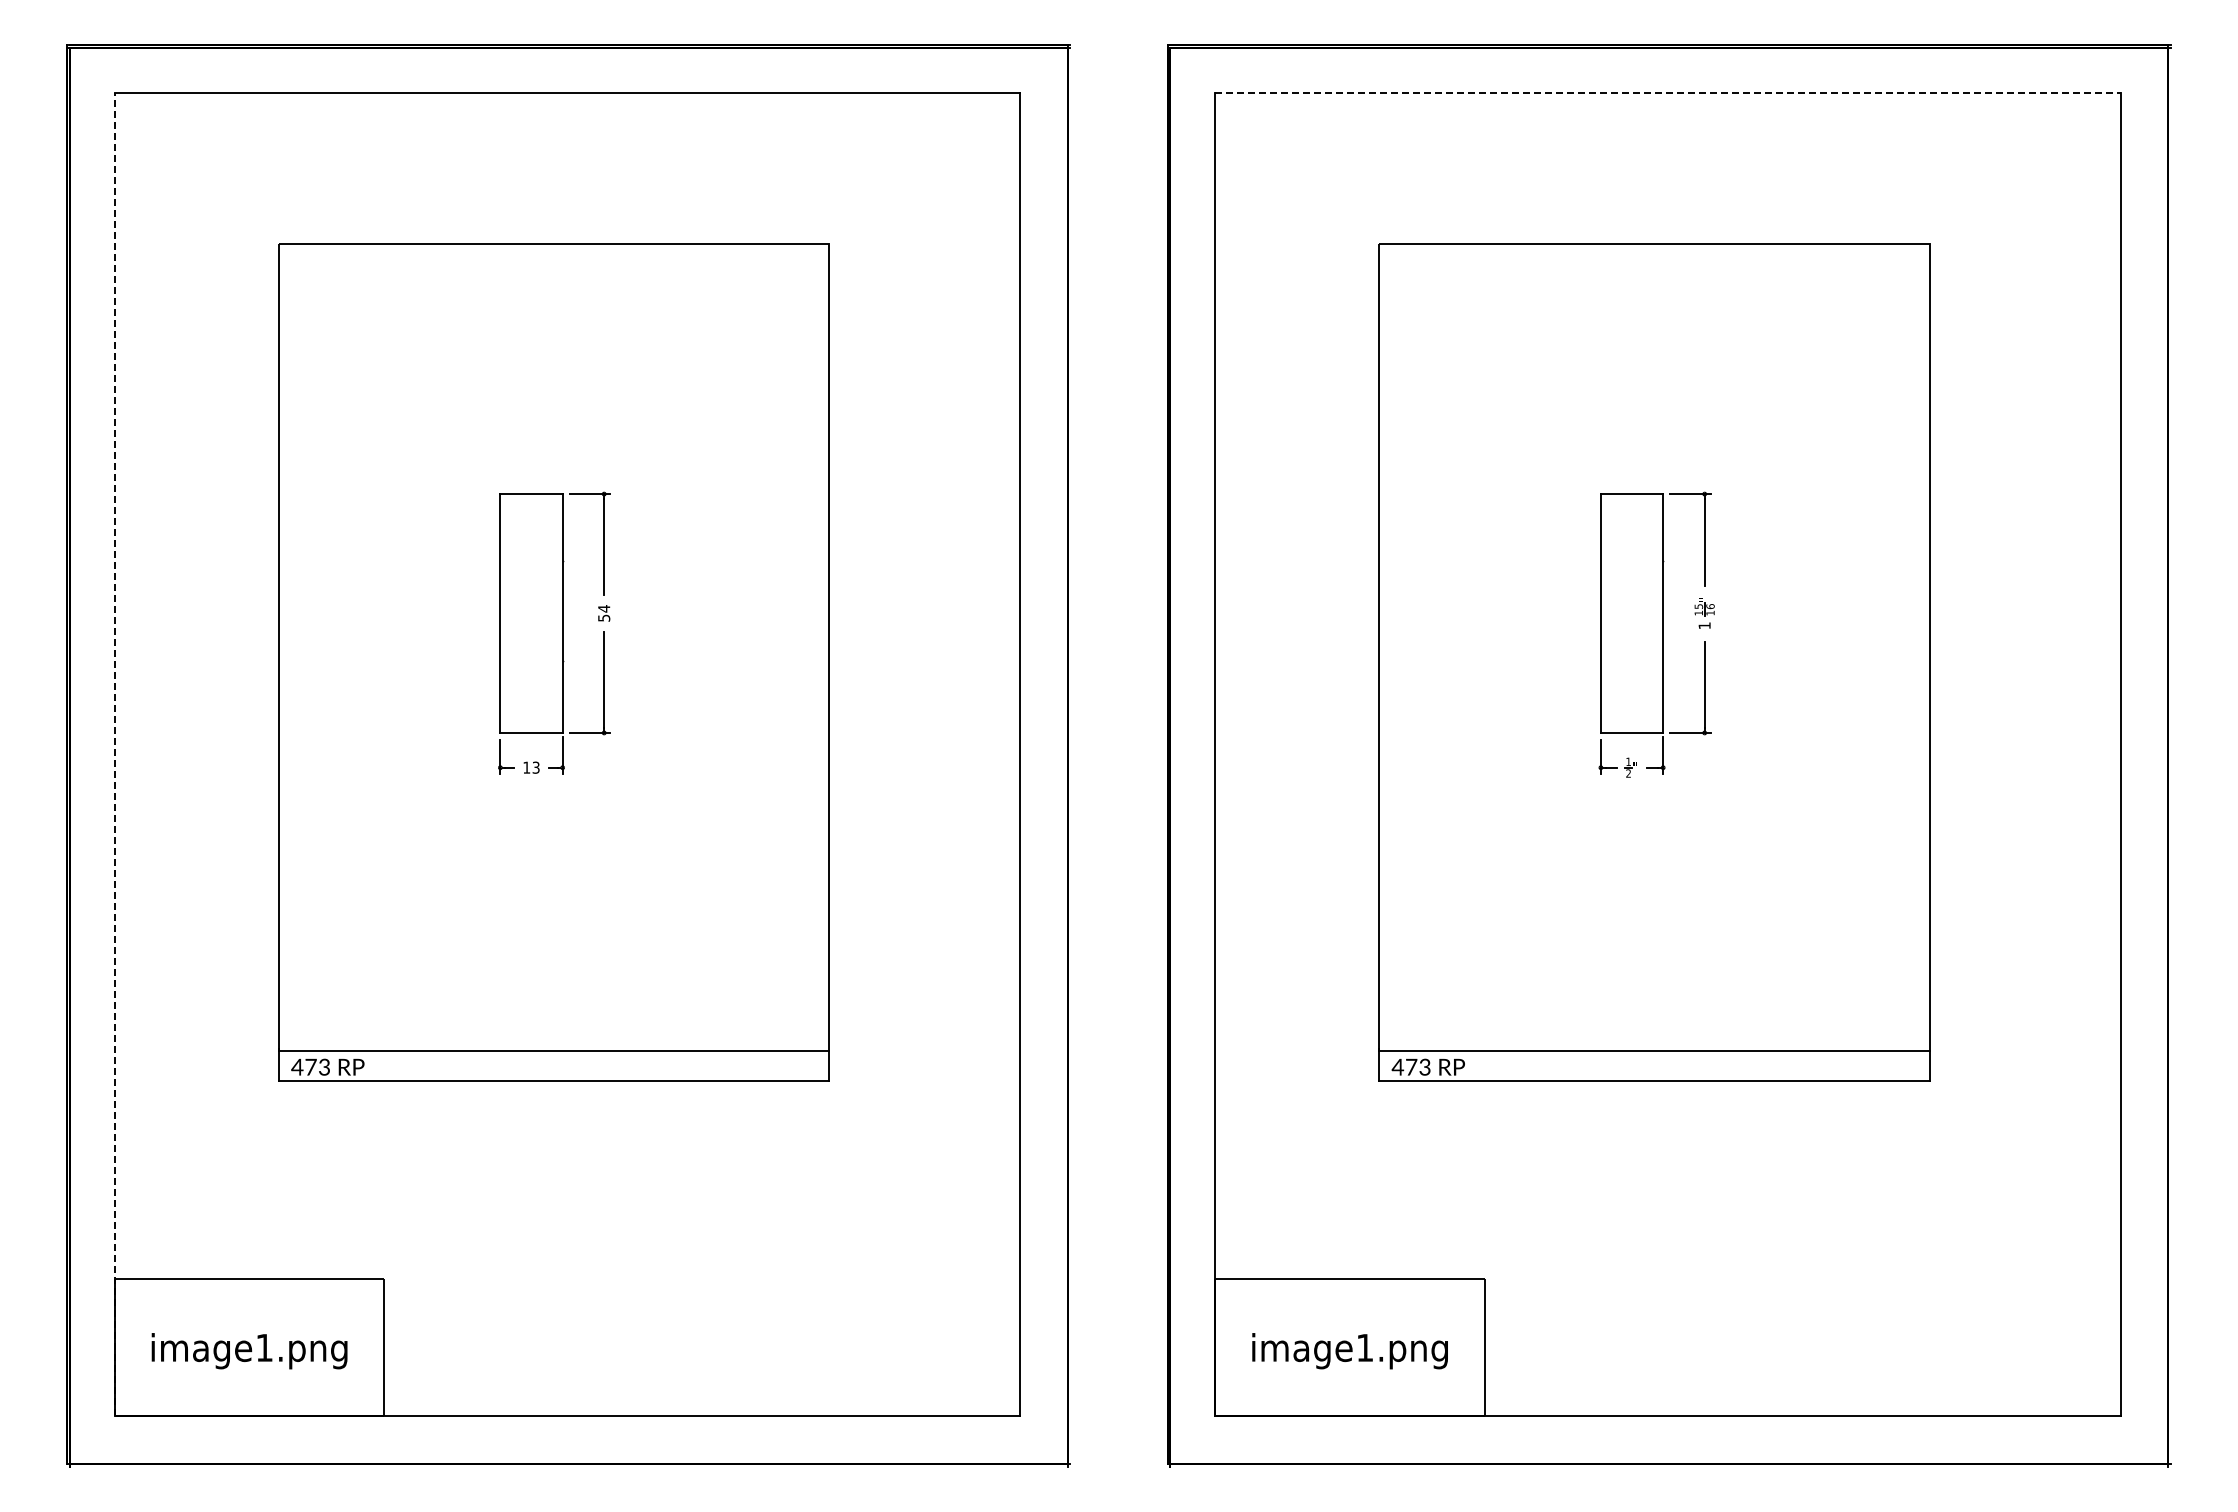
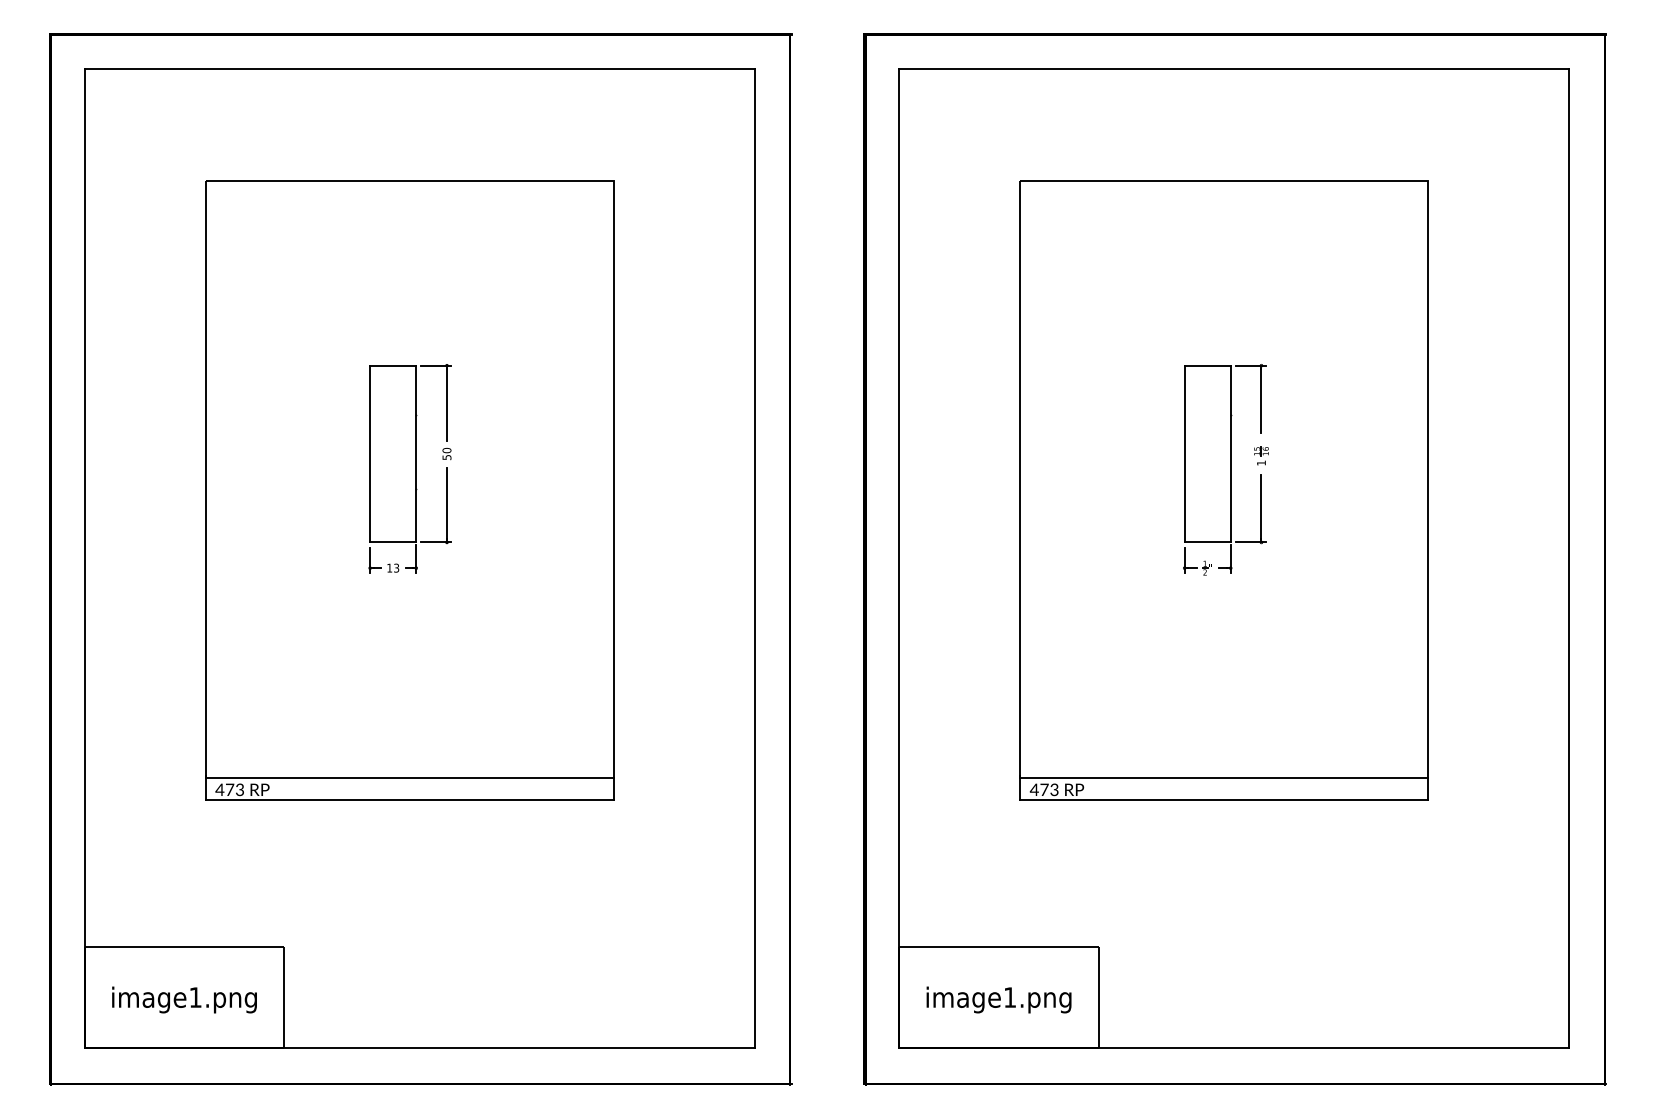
line: (1668, 93) -> (1234, 69), dashed -> solid
text: (604, 608) -> (447, 450), 54 -> 50
line: (114, 754) -> (84, 558), dashed -> solid

